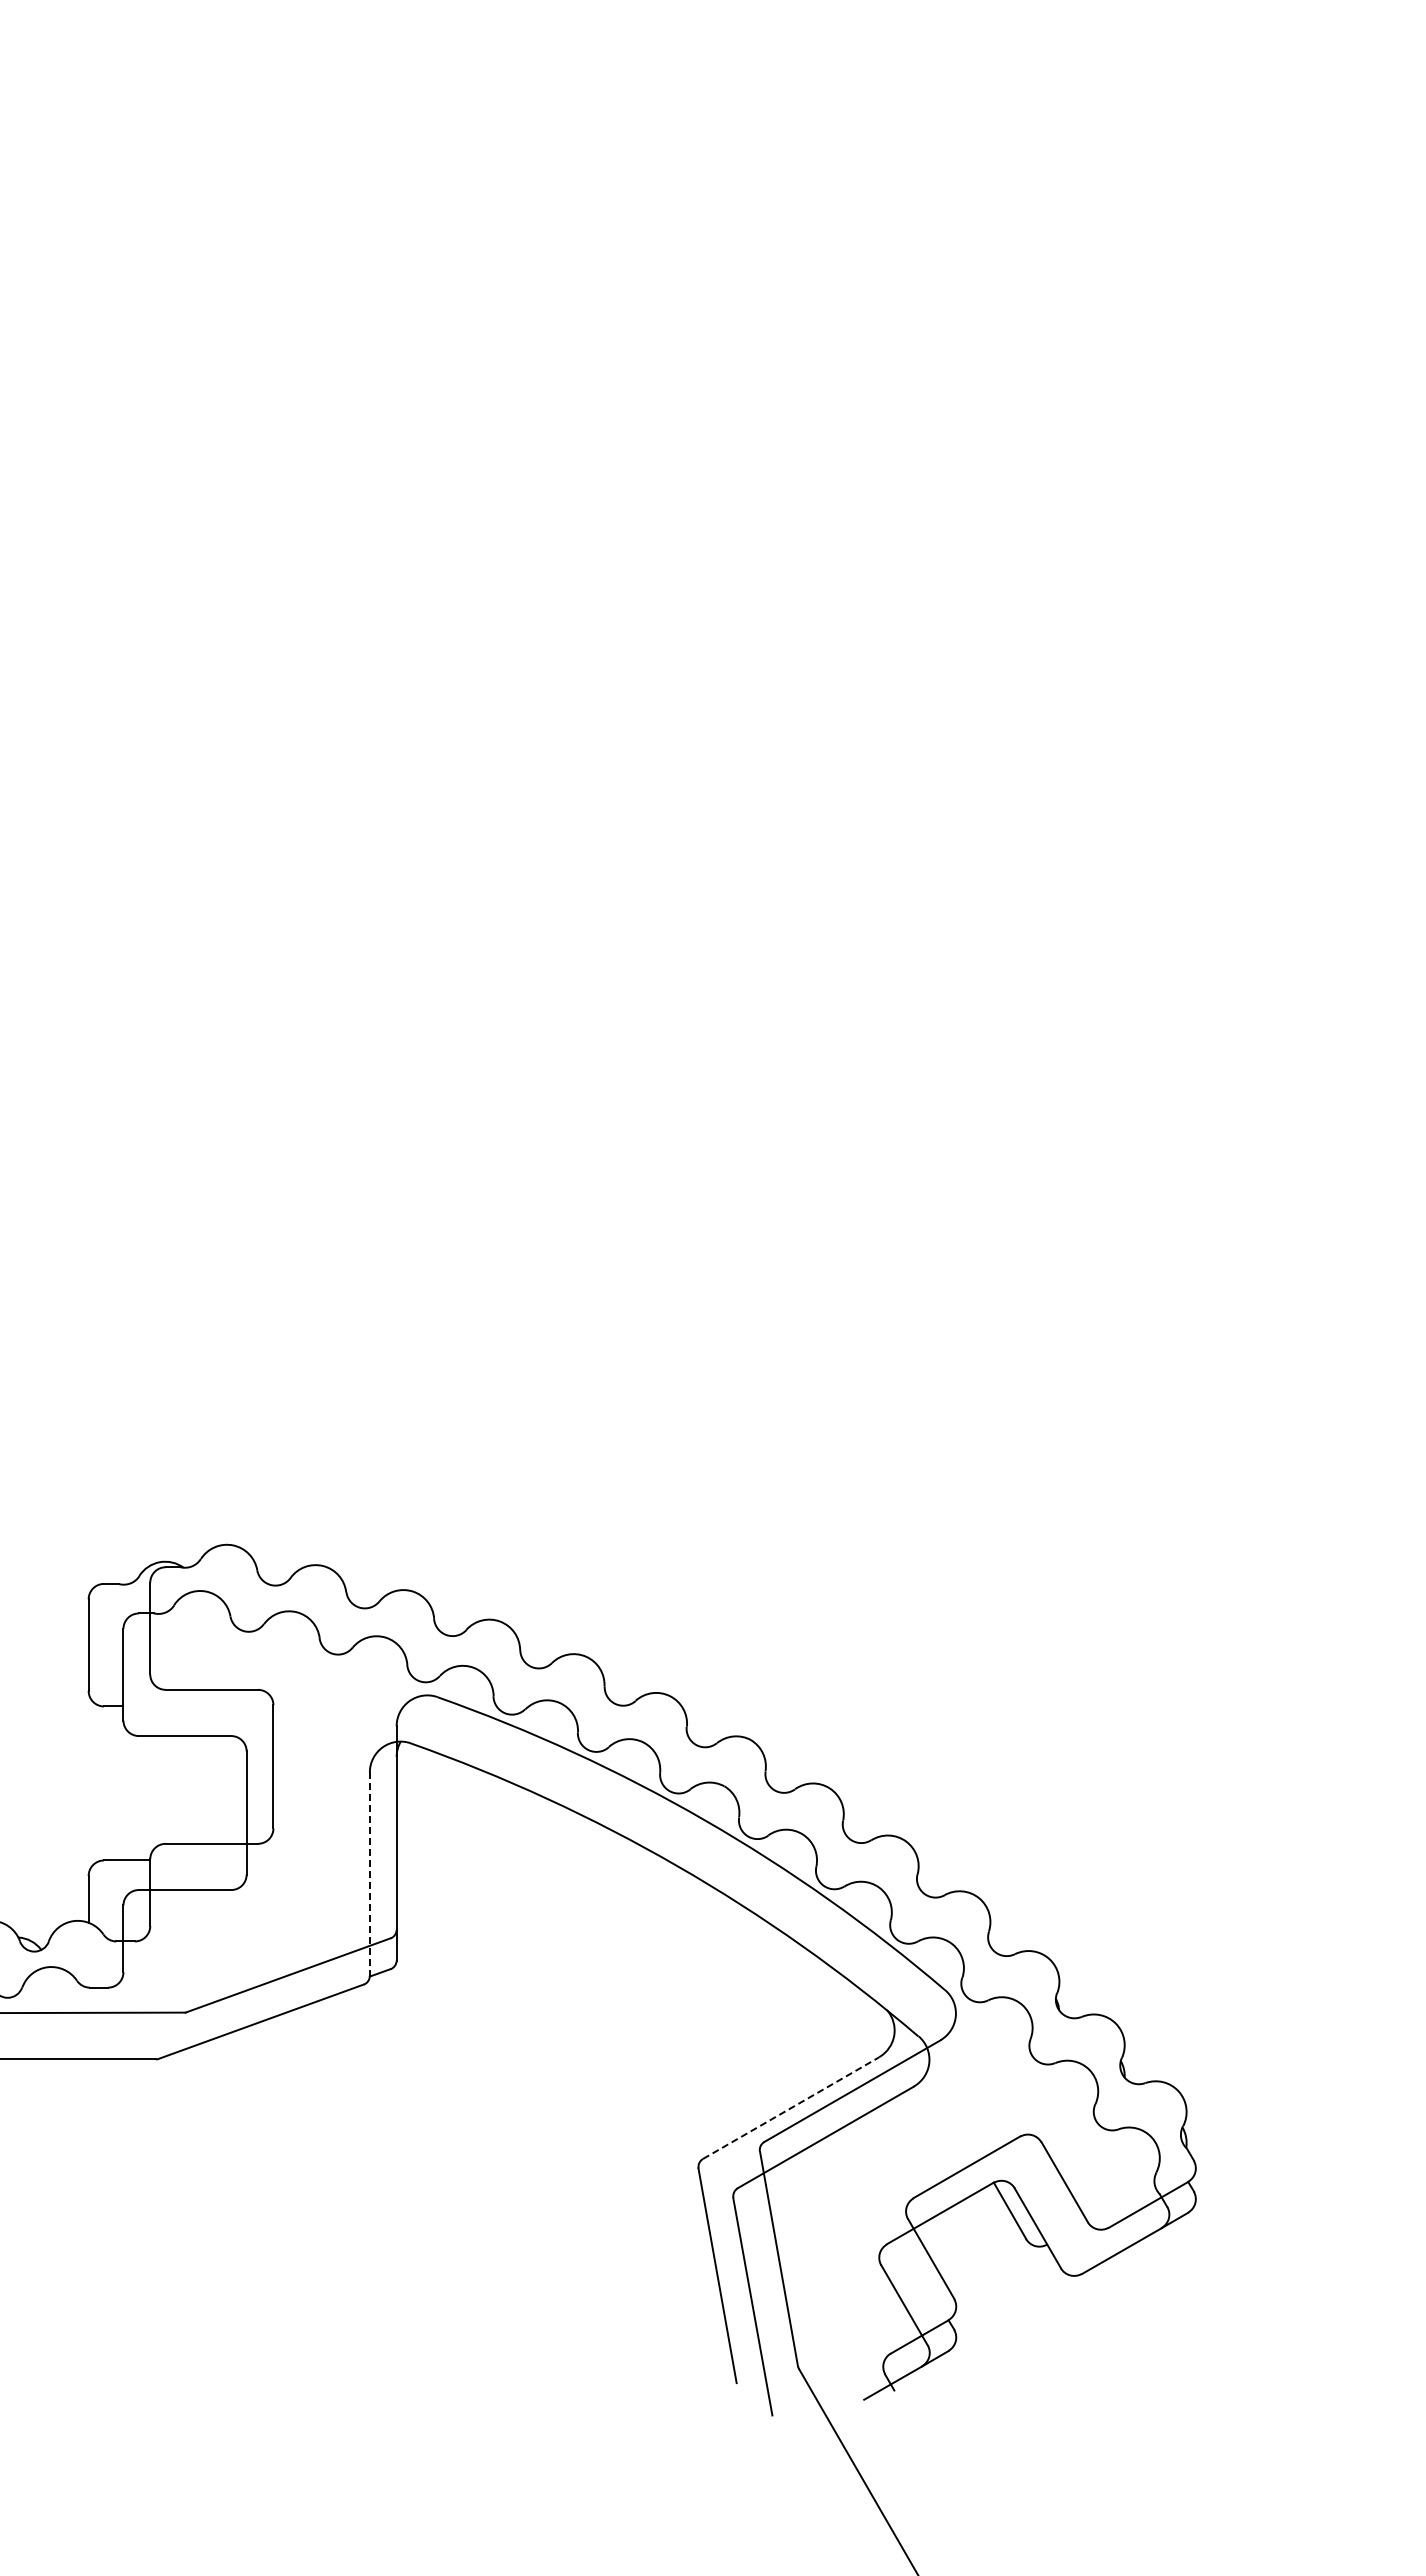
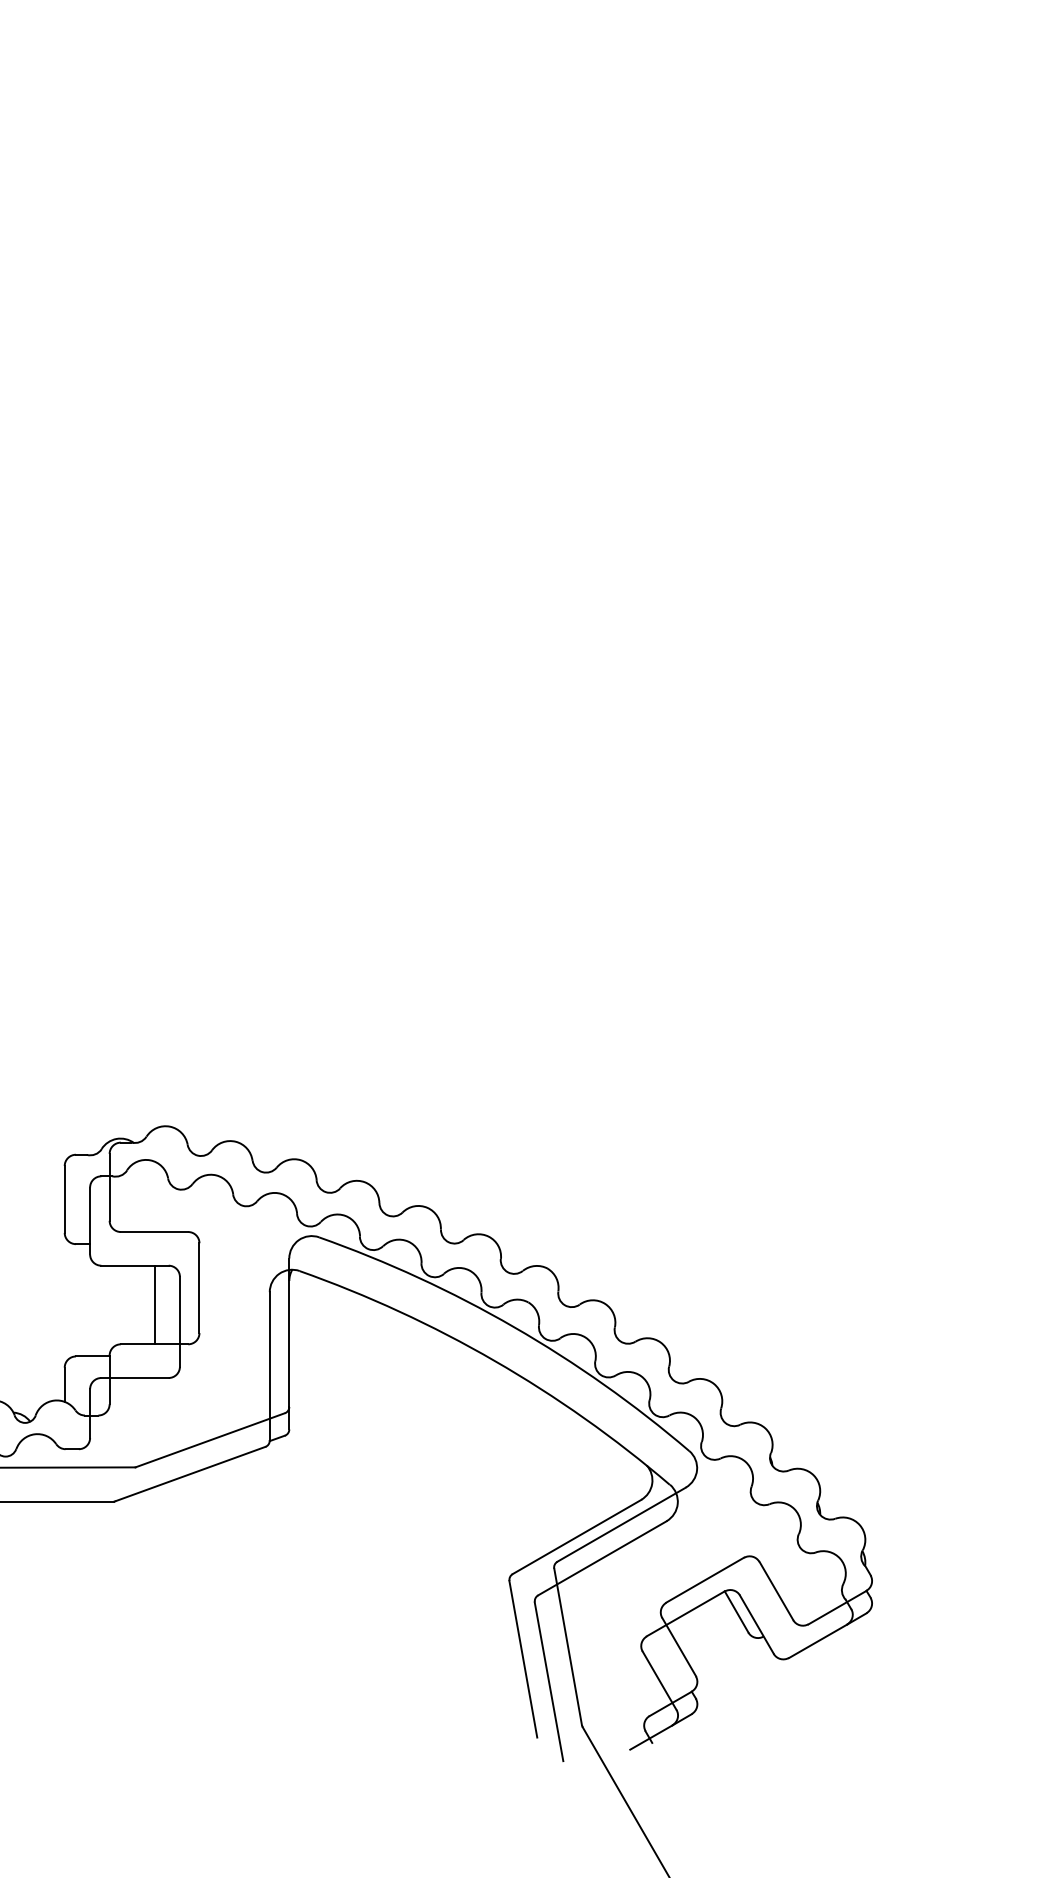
line: (211, 1789) -> (154, 1304), added
line: (369, 1874) -> (269, 1366), dashed -> solid
line: (791, 2108) -> (577, 1537), dashed -> solid

